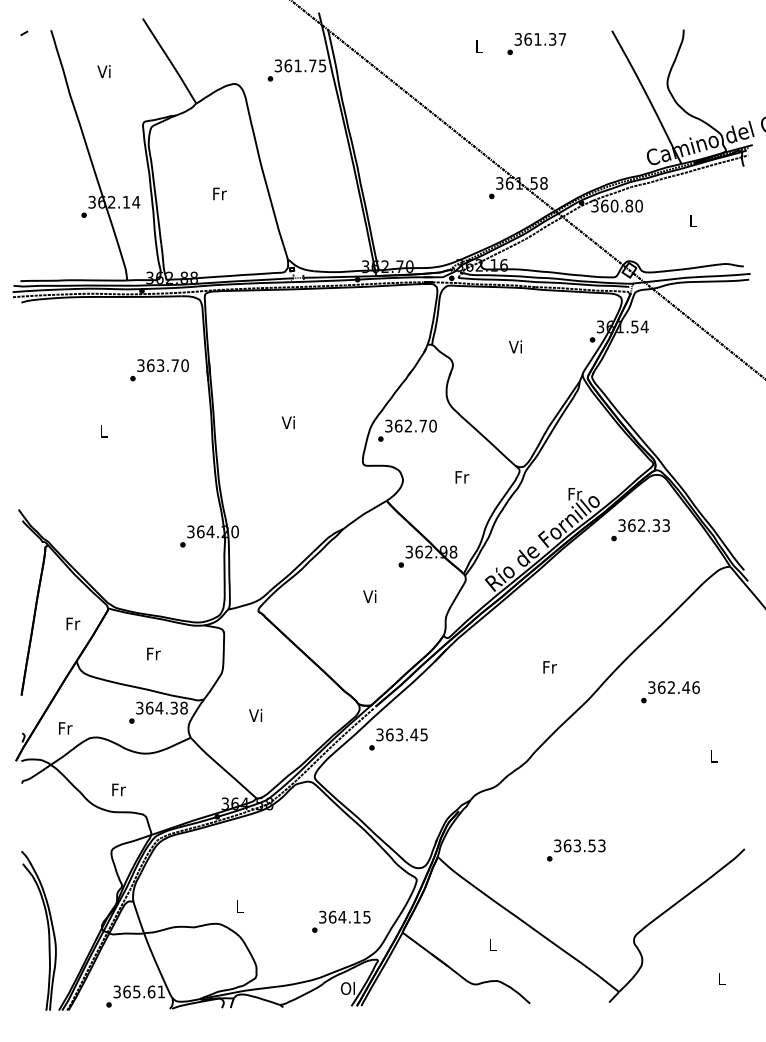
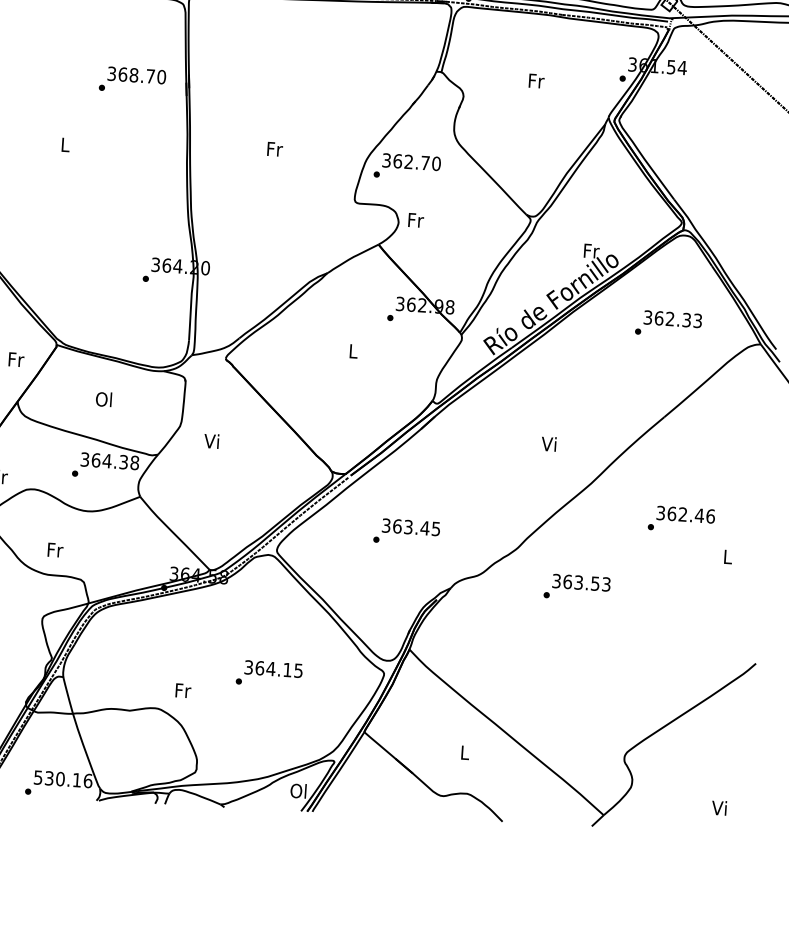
text: (516, 346) -> (536, 80), Vi -> Fr
text: (160, 365) -> (133, 75), 363.70 -> 368.70
text: (288, 422) -> (273, 148), Vi -> Fr
text: (462, 477) -> (416, 220), moved
text: (640, 530) -> (668, 324), moved
text: (369, 596) -> (352, 351), Vi -> L
text: (153, 653) -> (104, 399), Fr -> Ol
text: (549, 666) -> (549, 443), Fr -> Vi
text: (670, 692) -> (681, 520), moved
text: (255, 715) -> (211, 441), moved
text: (398, 739) -> (406, 532), moved
text: (576, 850) -> (577, 587), moved
text: (240, 906) -> (183, 690), L -> Fr
text: (341, 921) -> (269, 673), moved
text: (720, 978) -> (719, 807), L -> Vi
text: (139, 991) -> (63, 778), 365.61 -> 530.16

